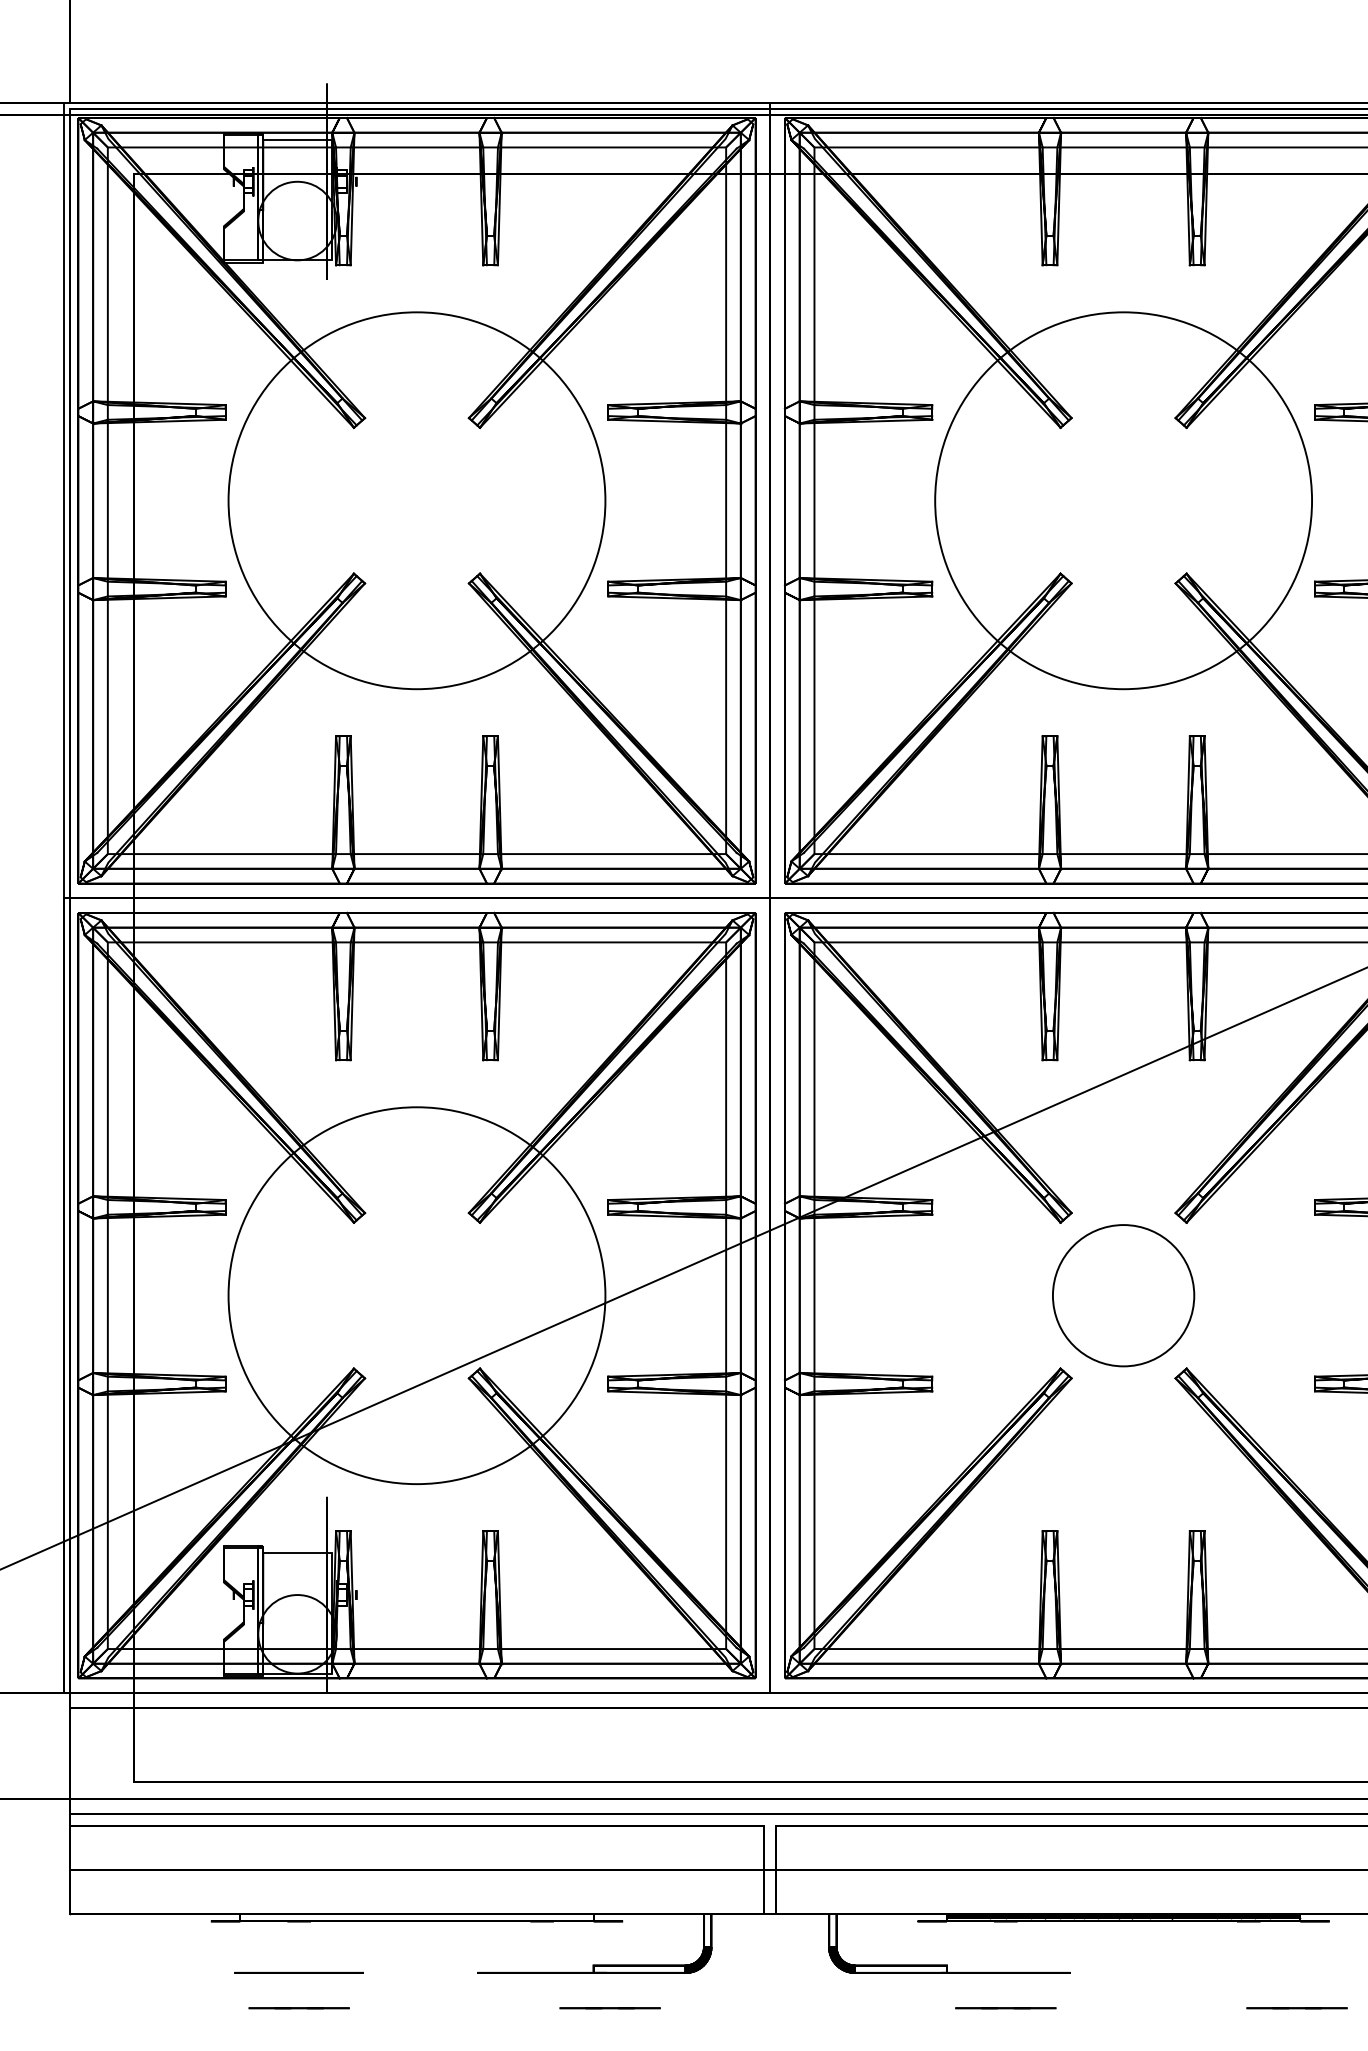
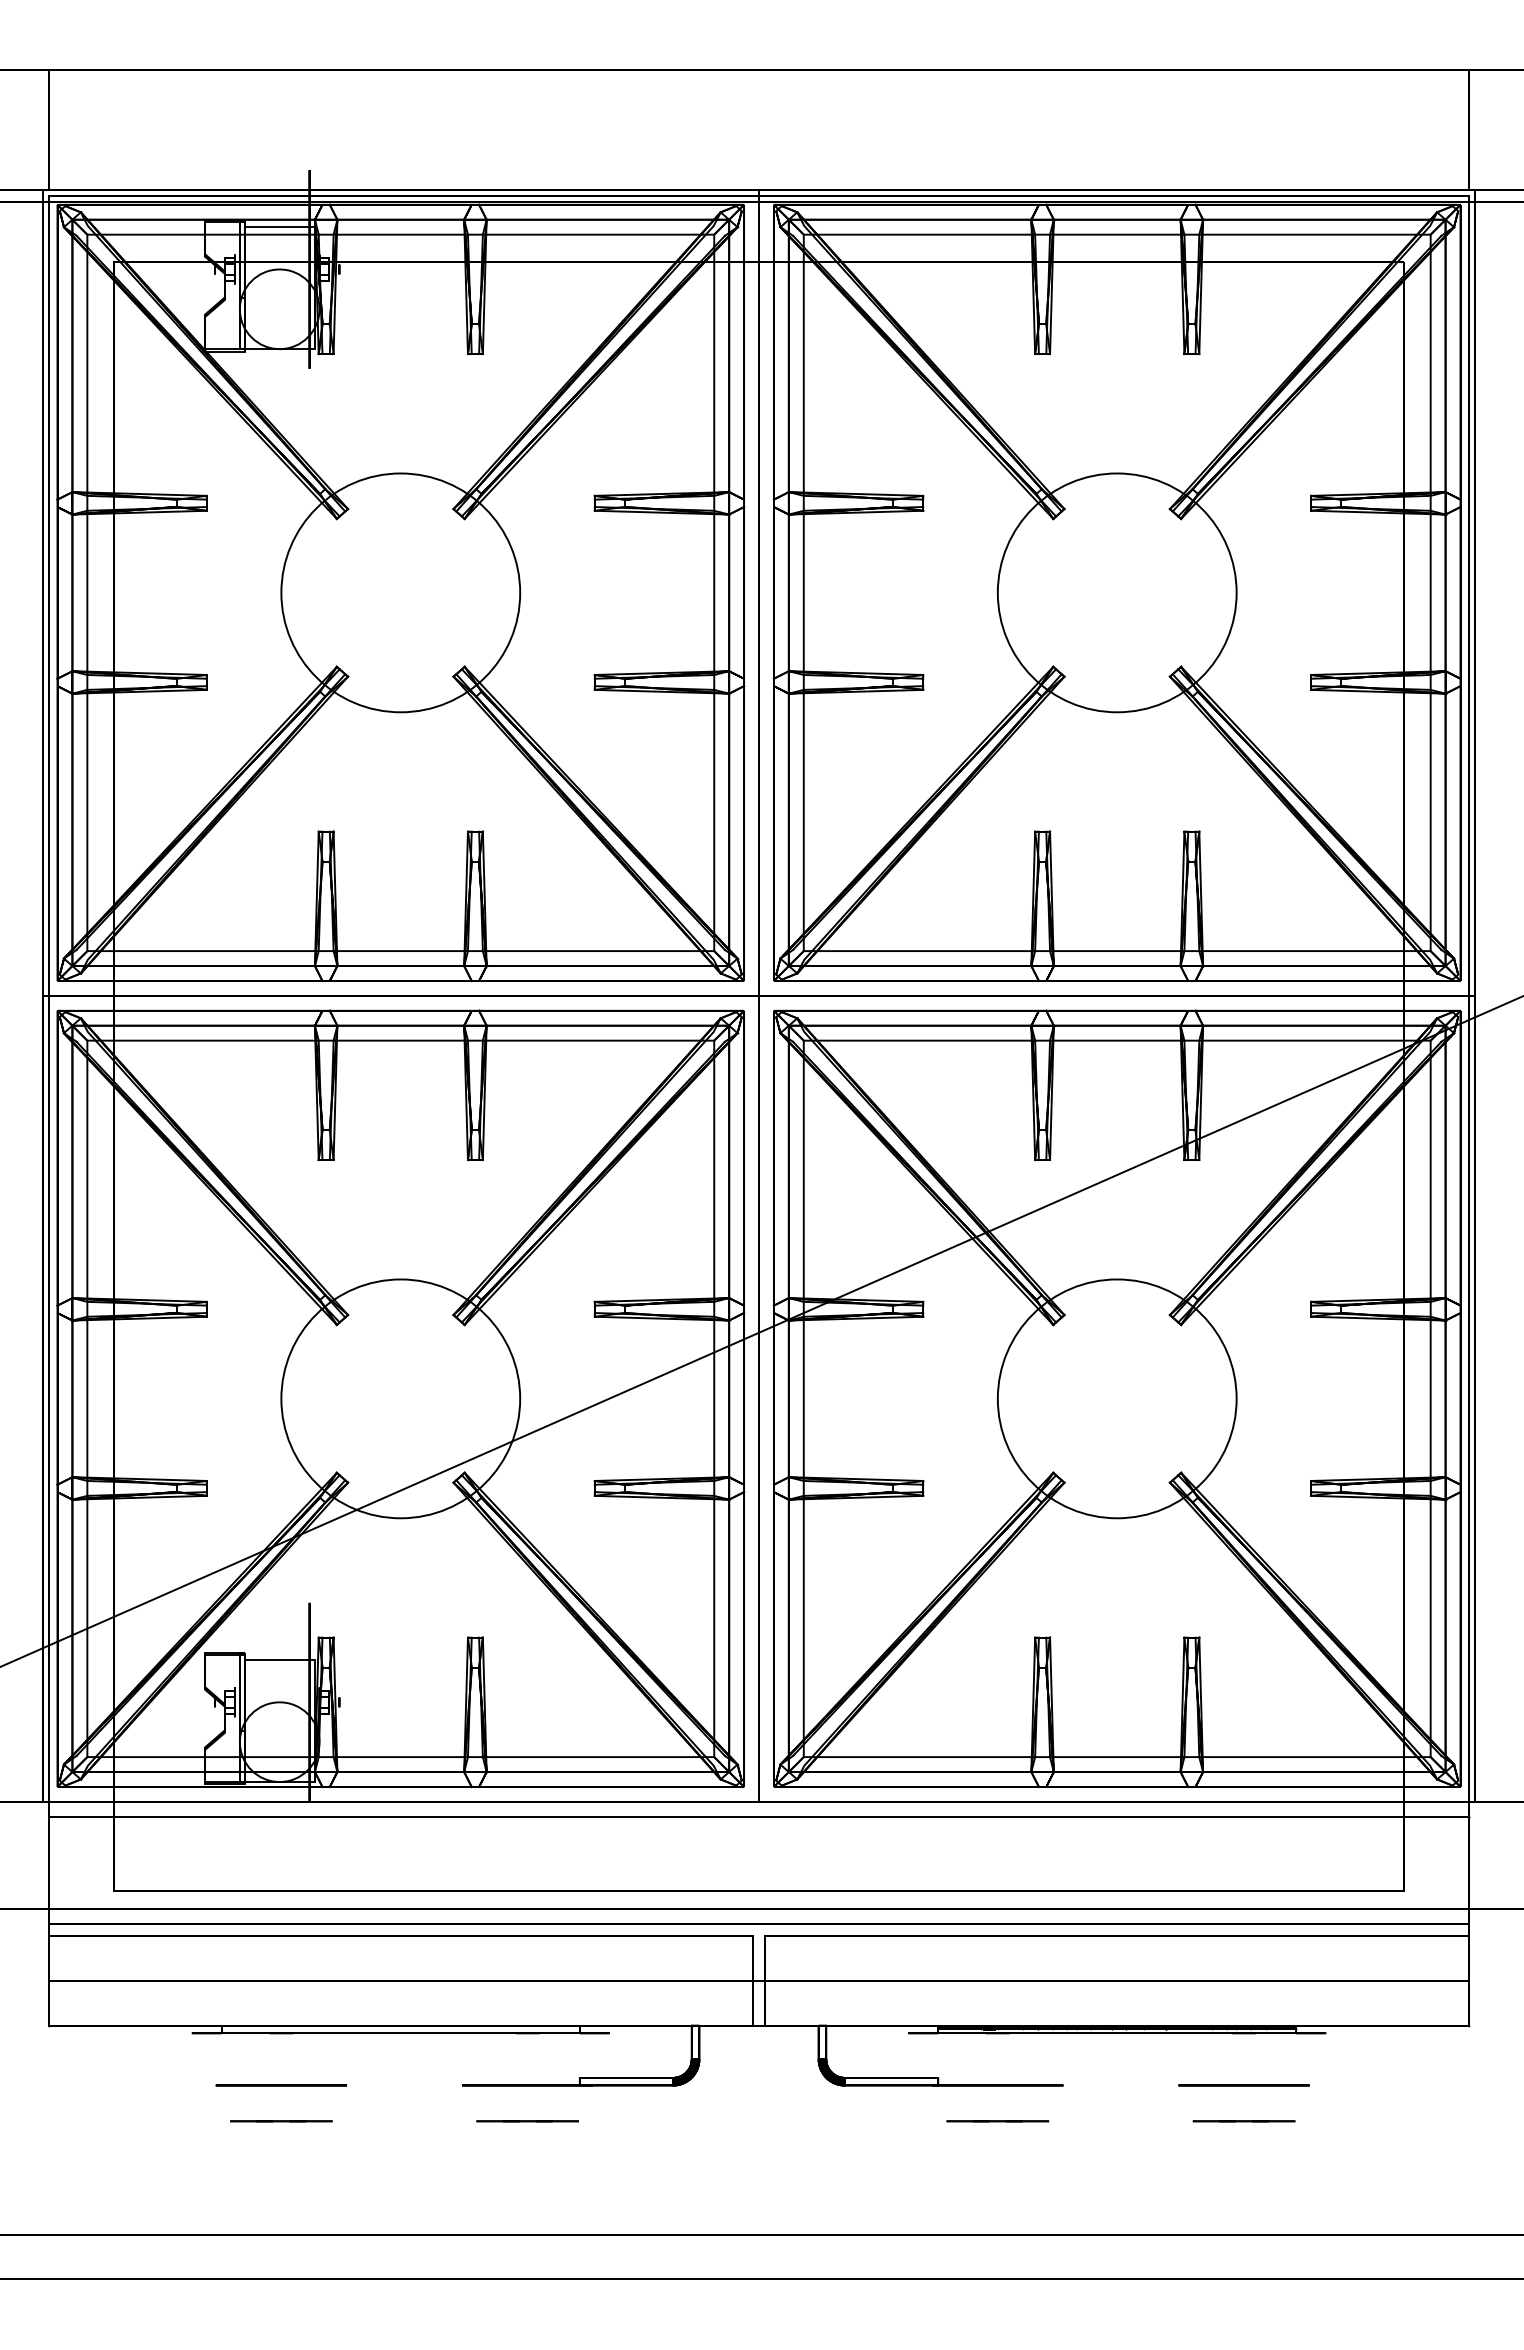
circle: (416, 500) -> (400, 592), size x0.62
circle: (1122, 500) -> (1116, 592), size x0.62
circle: (416, 1295) -> (400, 1398), size x0.62
circle: (1122, 1295) -> (1116, 1398), size x1.67
circle: (1248, 1972) -> (1243, 2085), added
line: (610, 2008) -> (527, 2121), moved
line: (1296, 2008) -> (1243, 2121), moved

